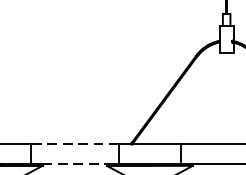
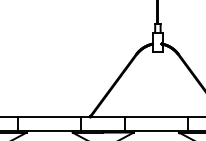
line: (74, 144) -> (49, 117), dashed -> solid
line: (74, 164) -> (49, 131), dashed -> solid

